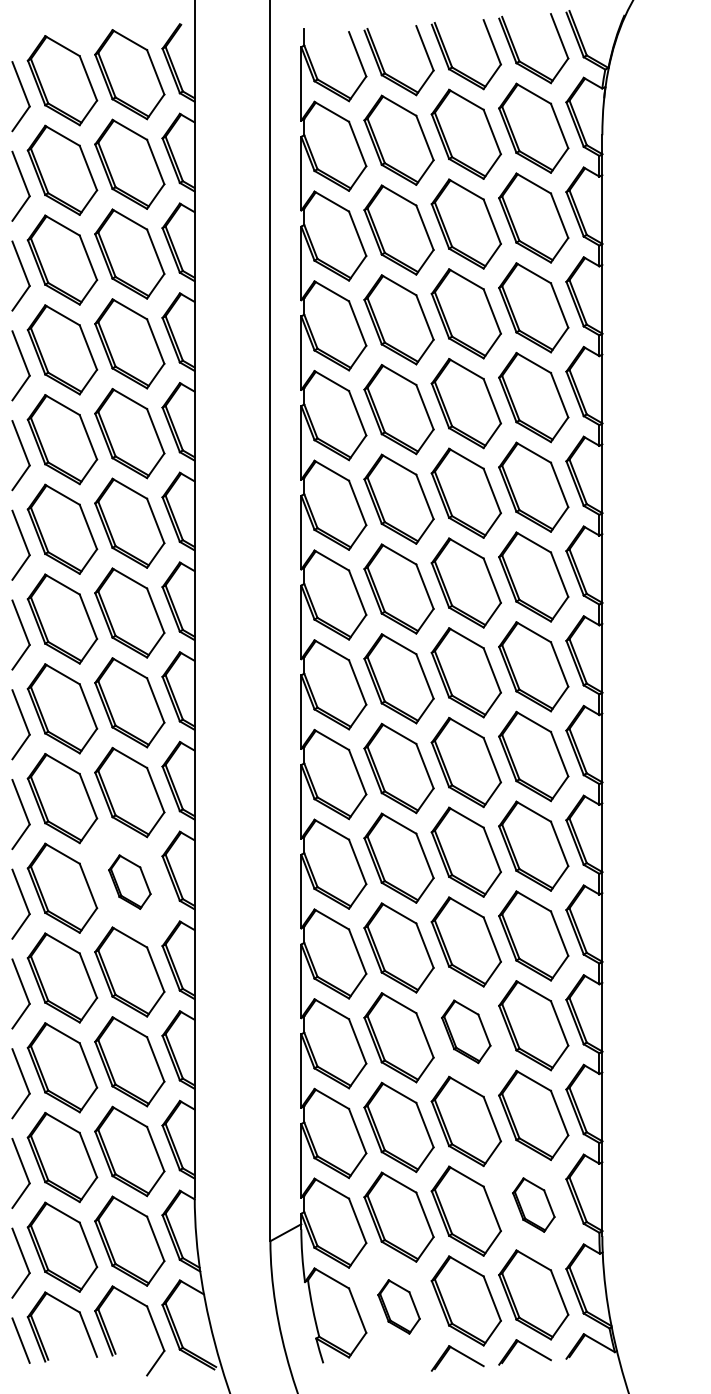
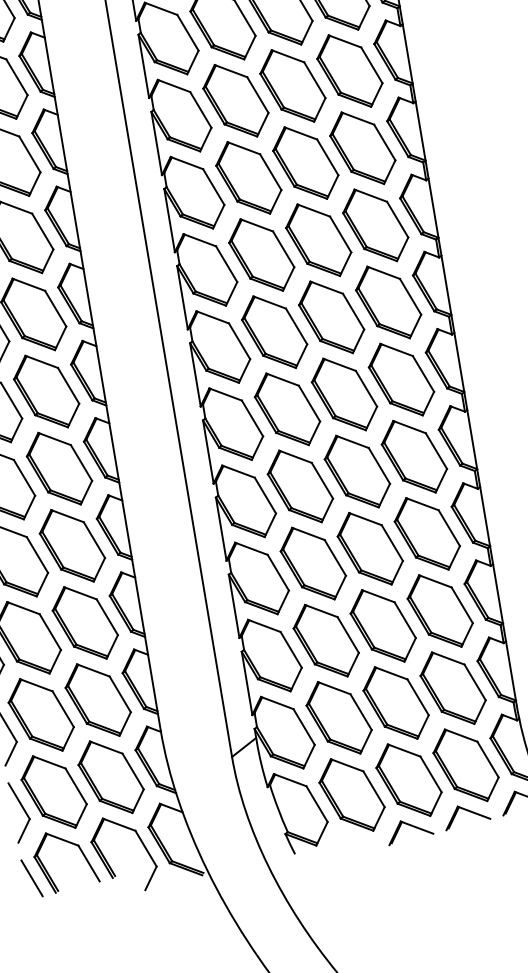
part: (129, 881) -> (59, 468), size x1.67
part: (465, 1031) -> (369, 548), size x1.43
part: (533, 1204) -> (452, 687), size x1.67
part: (398, 1306) -> (351, 794), size x1.67

